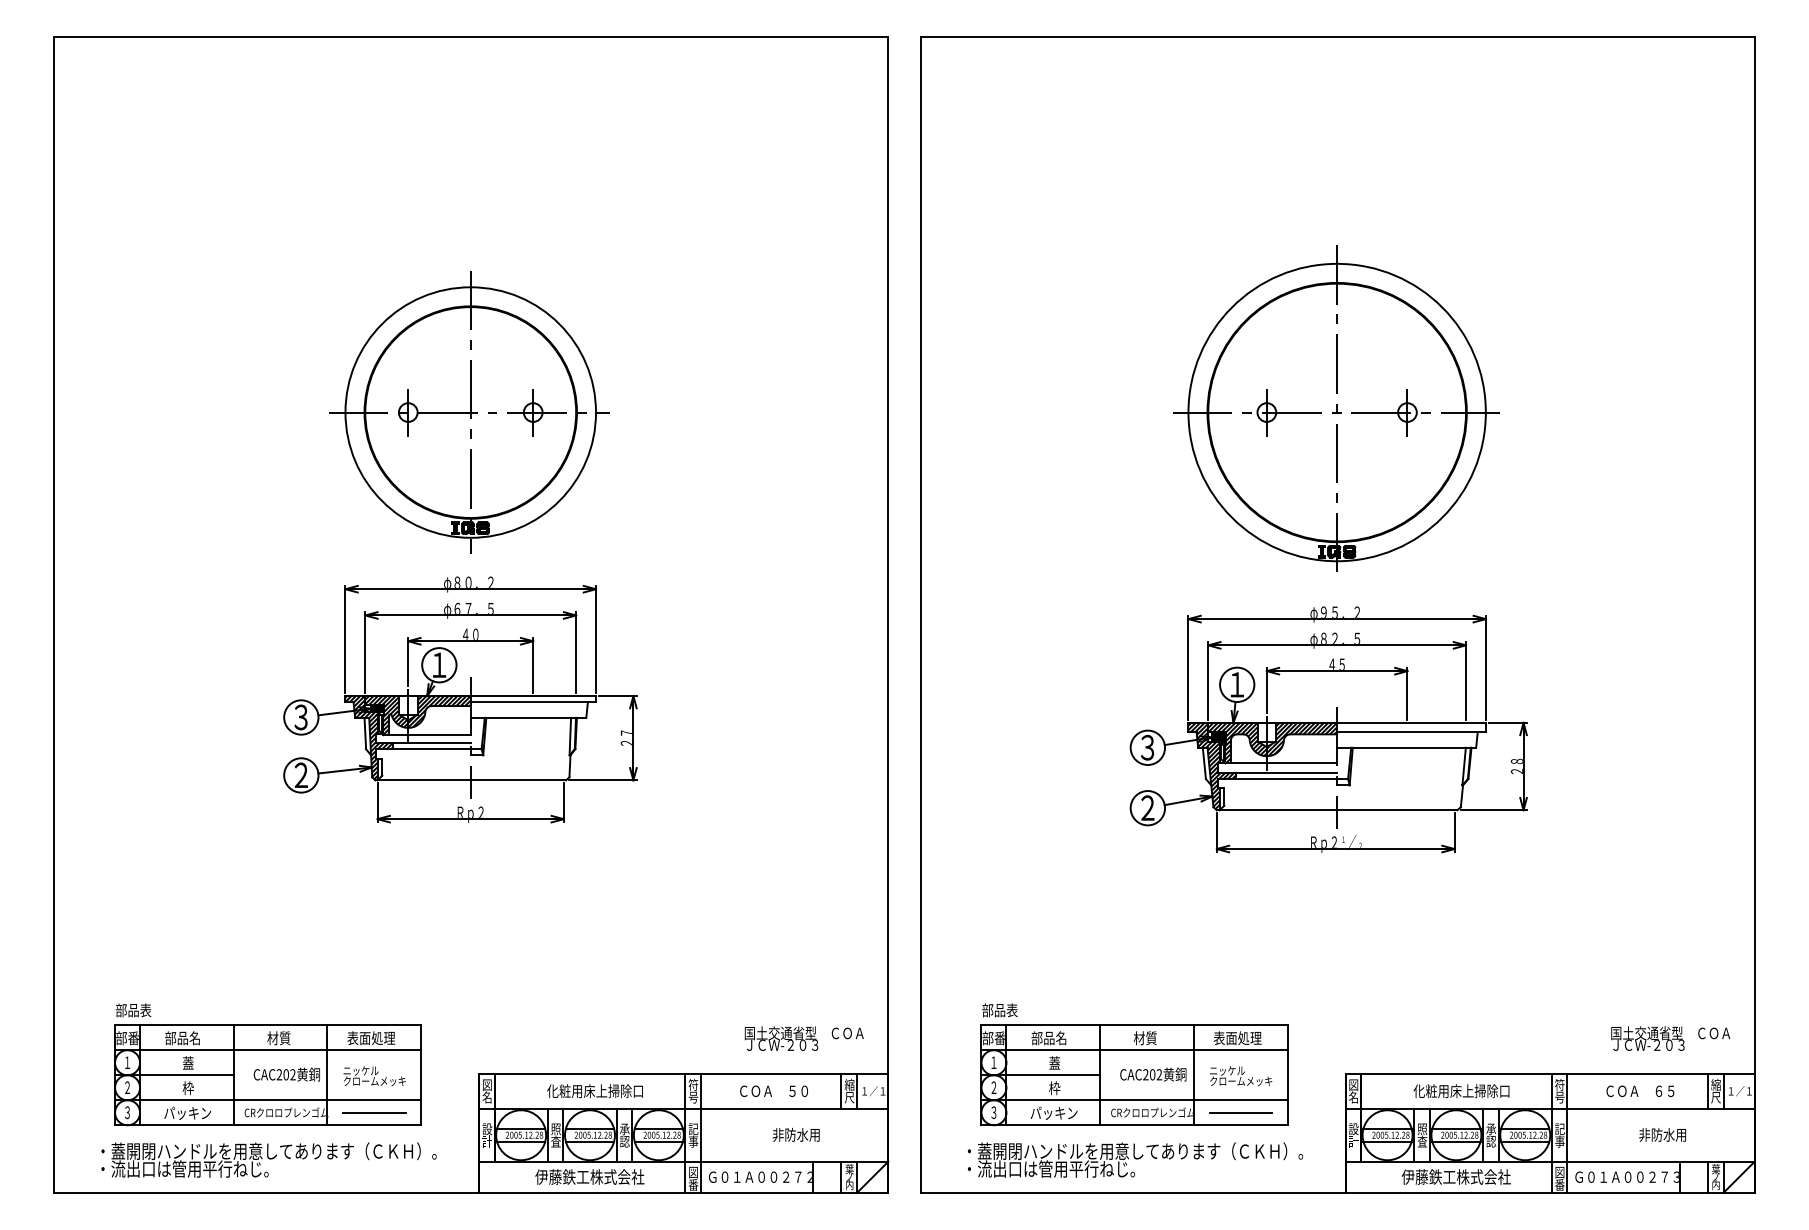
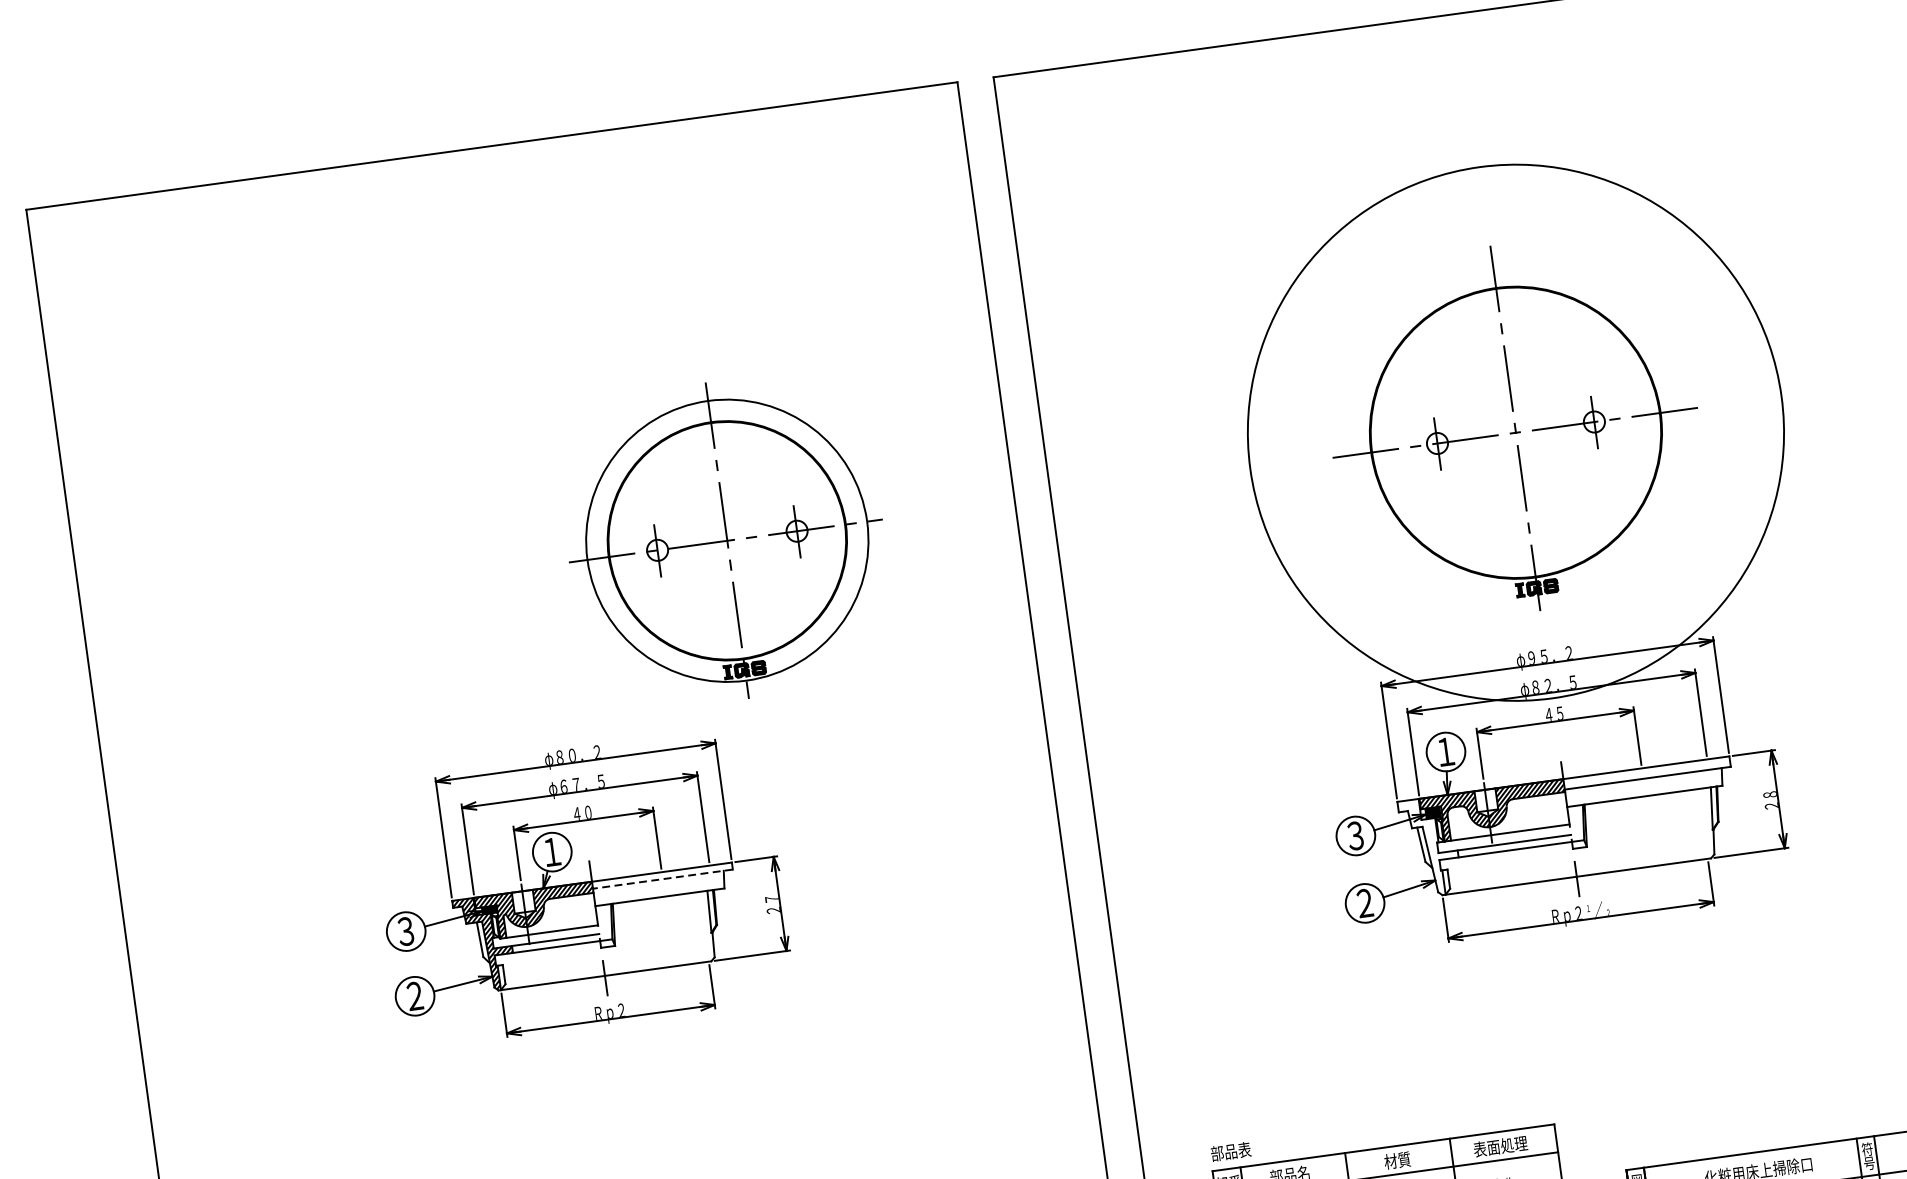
part: (469, 412) -> (725, 540), moved
circle: (1336, 412) -> (1515, 432), size x1.6
line: (533, 702) -> (663, 879), solid -> dashed
hatch: (1211, 766) -> (1429, 847), removed

